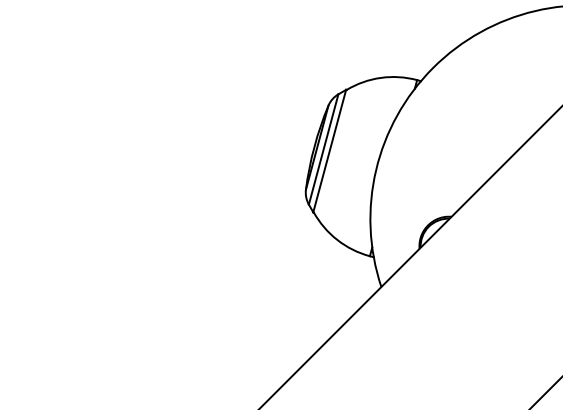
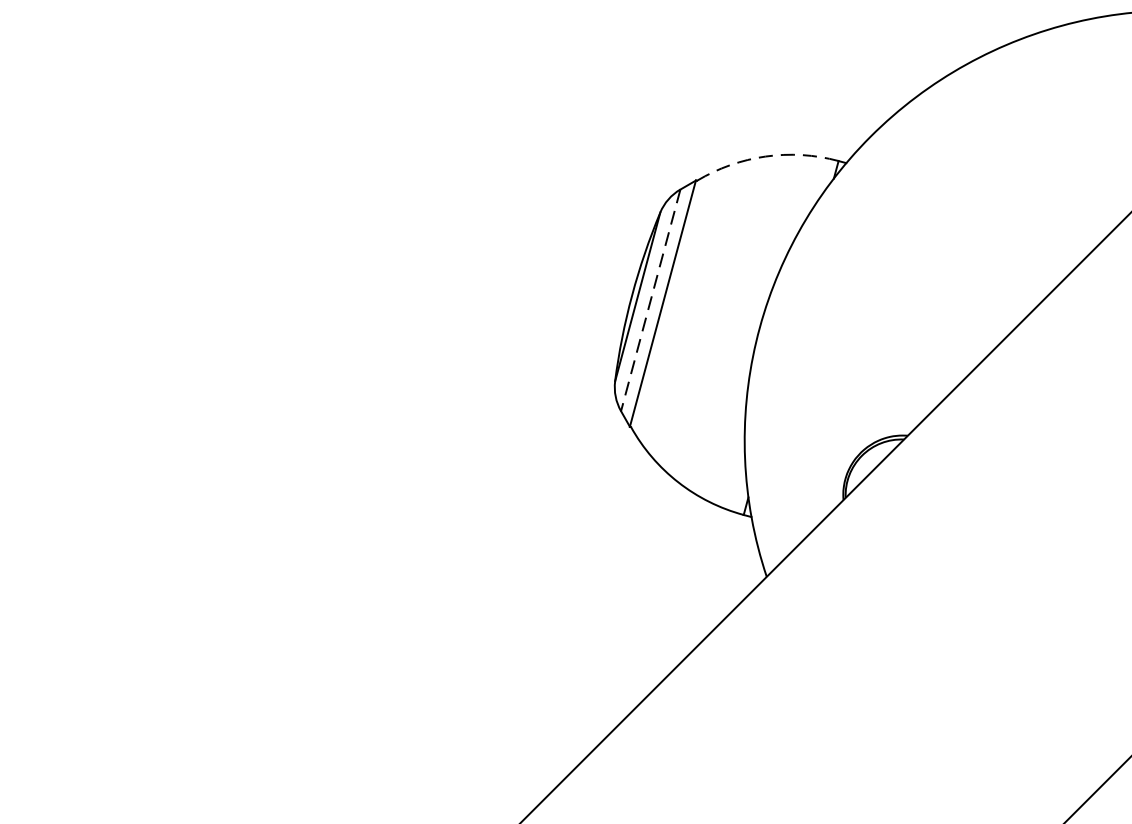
arc: (380, 77) -> (764, 155), solid -> dashed
line: (323, 149) -> (650, 300), solid -> dashed

